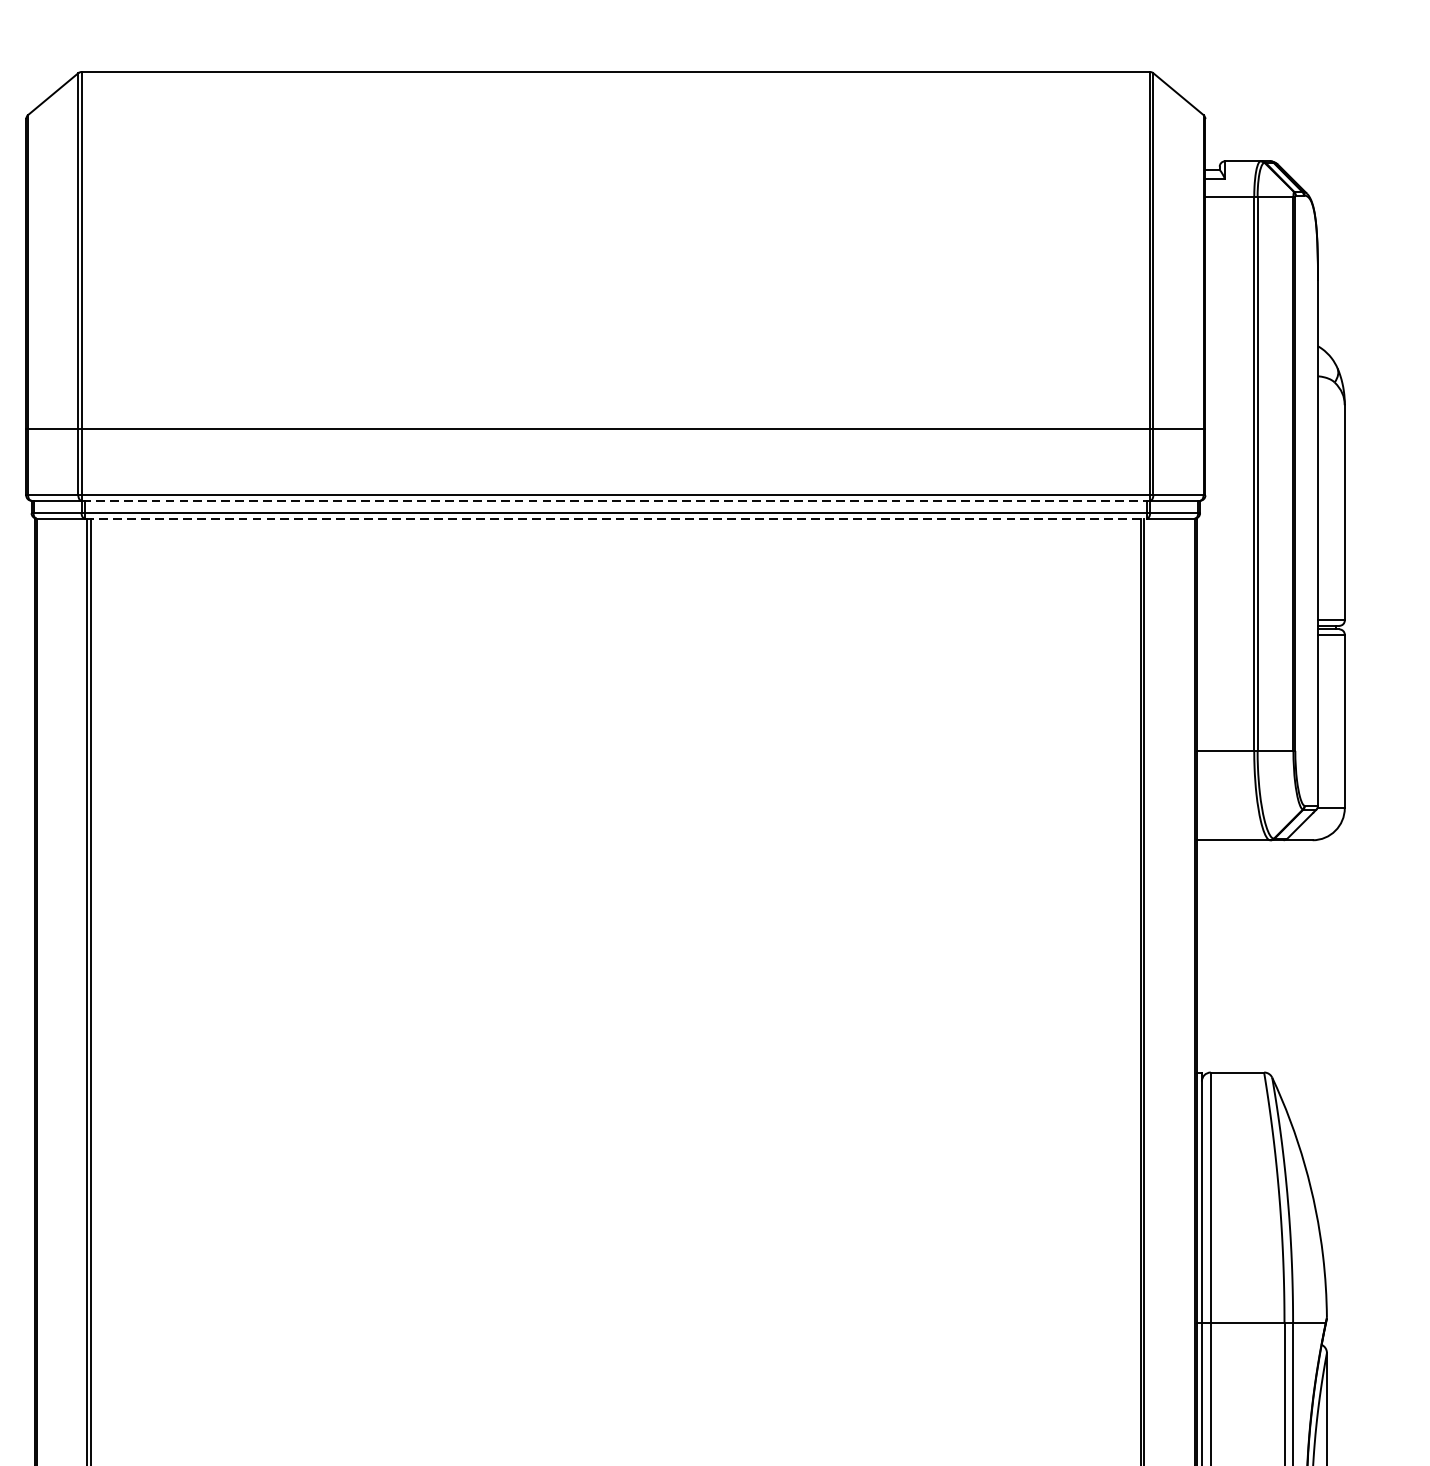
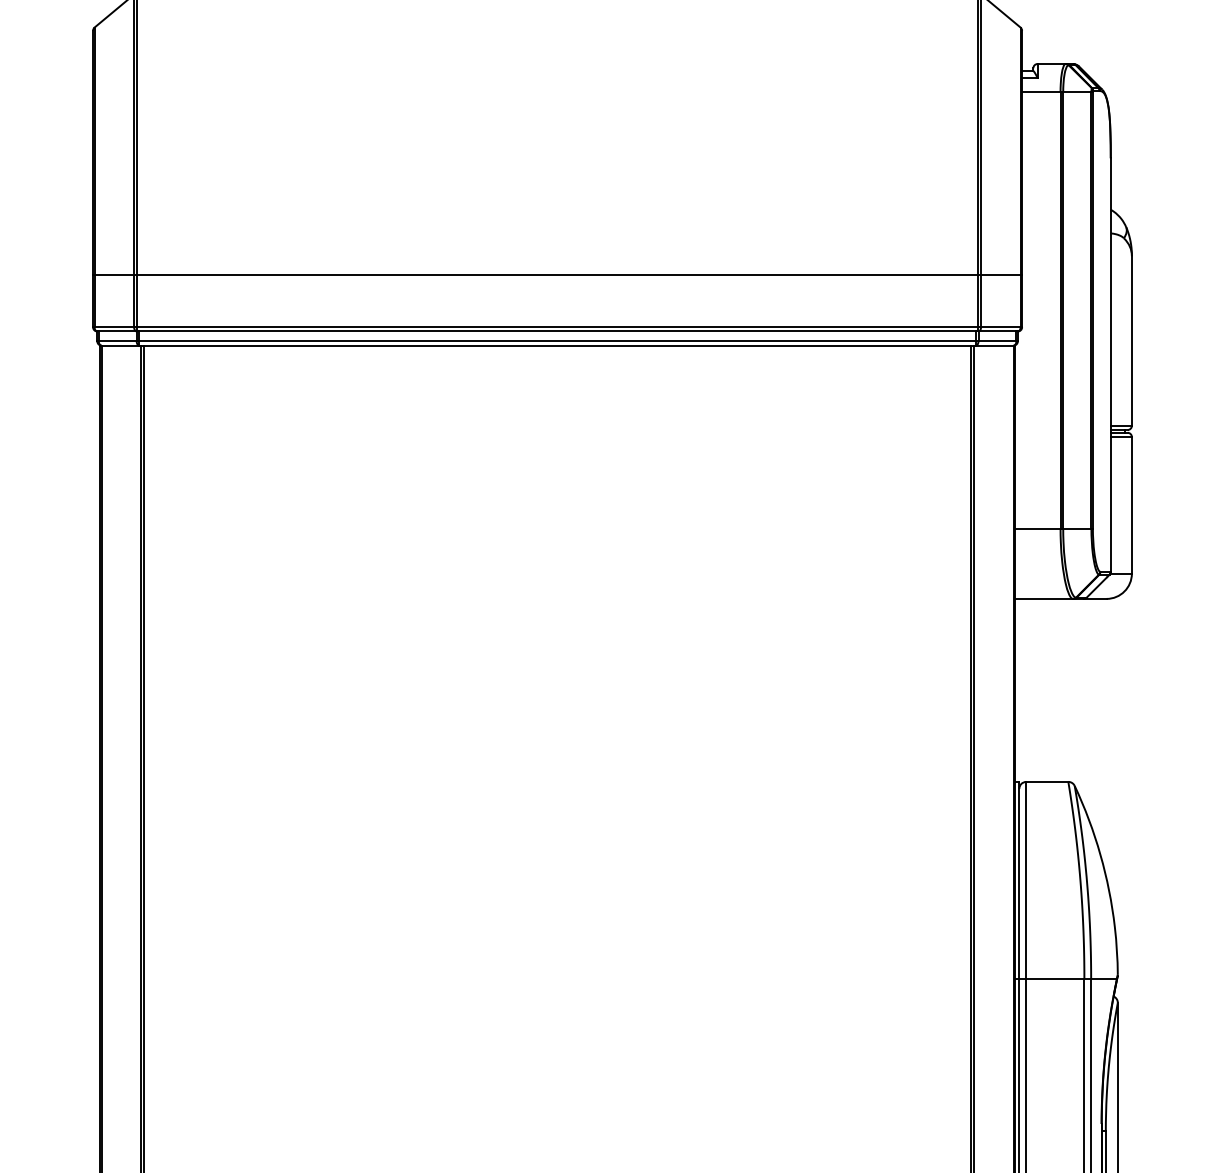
line: (615, 500) -> (557, 331), dashed -> solid
line: (616, 518) -> (558, 345), dashed -> solid

